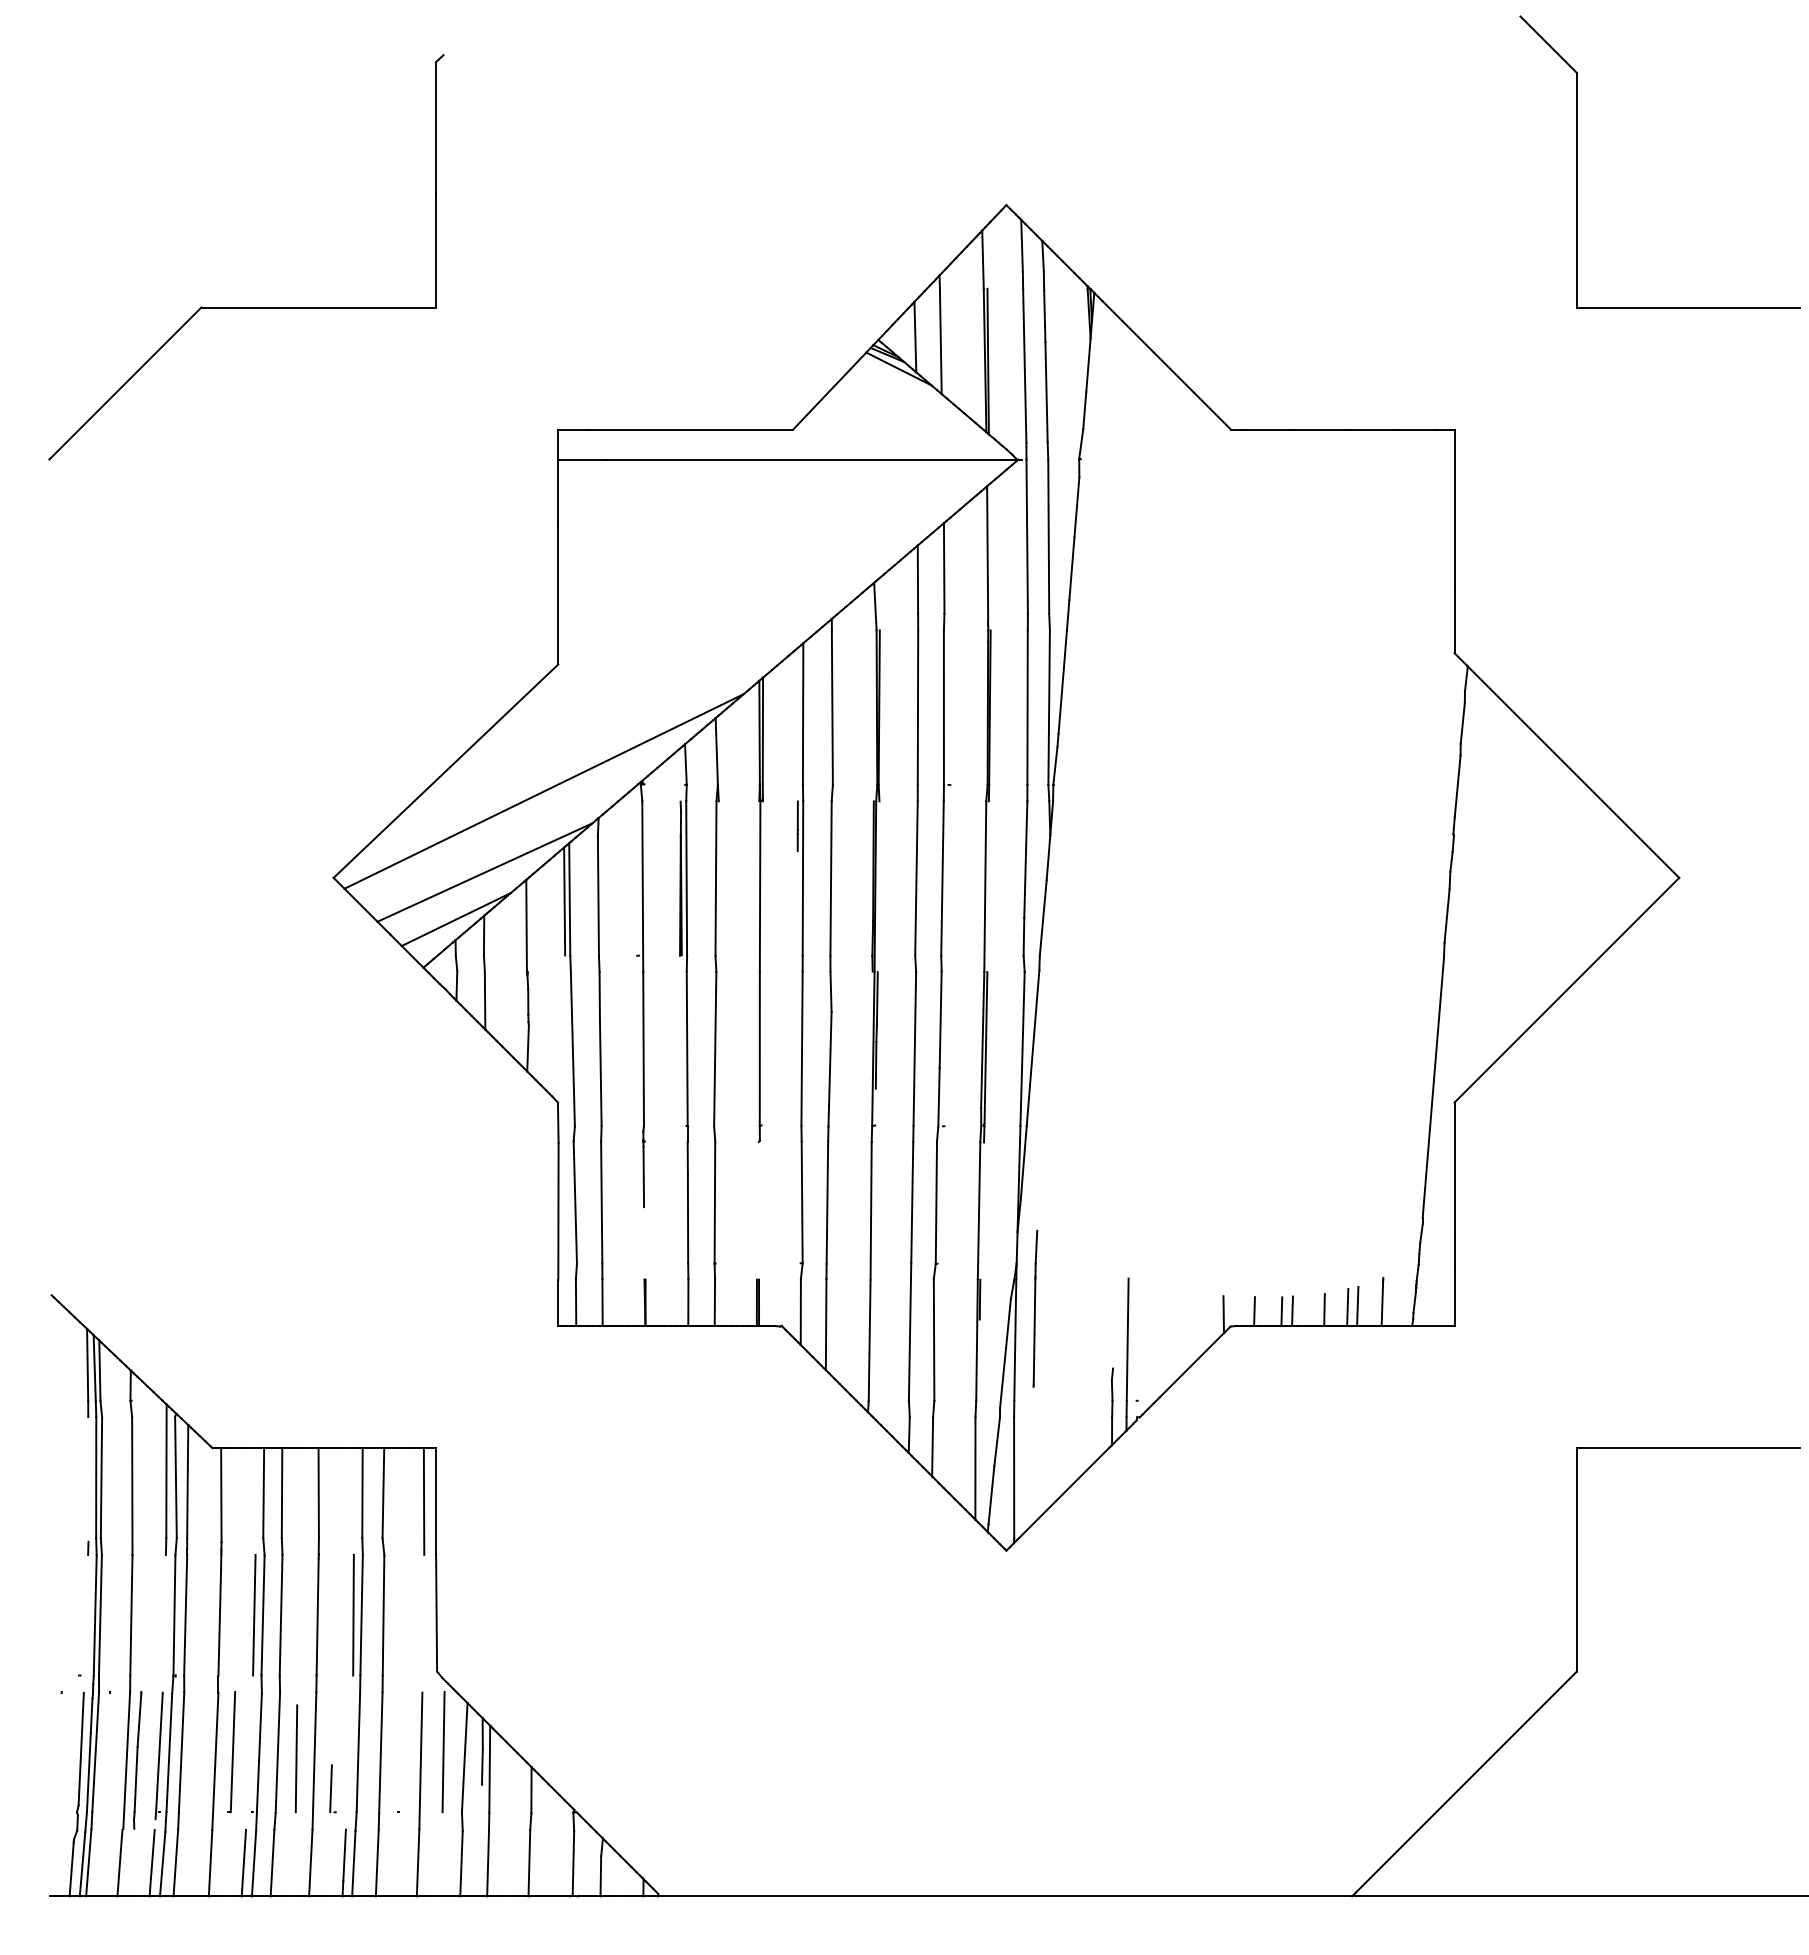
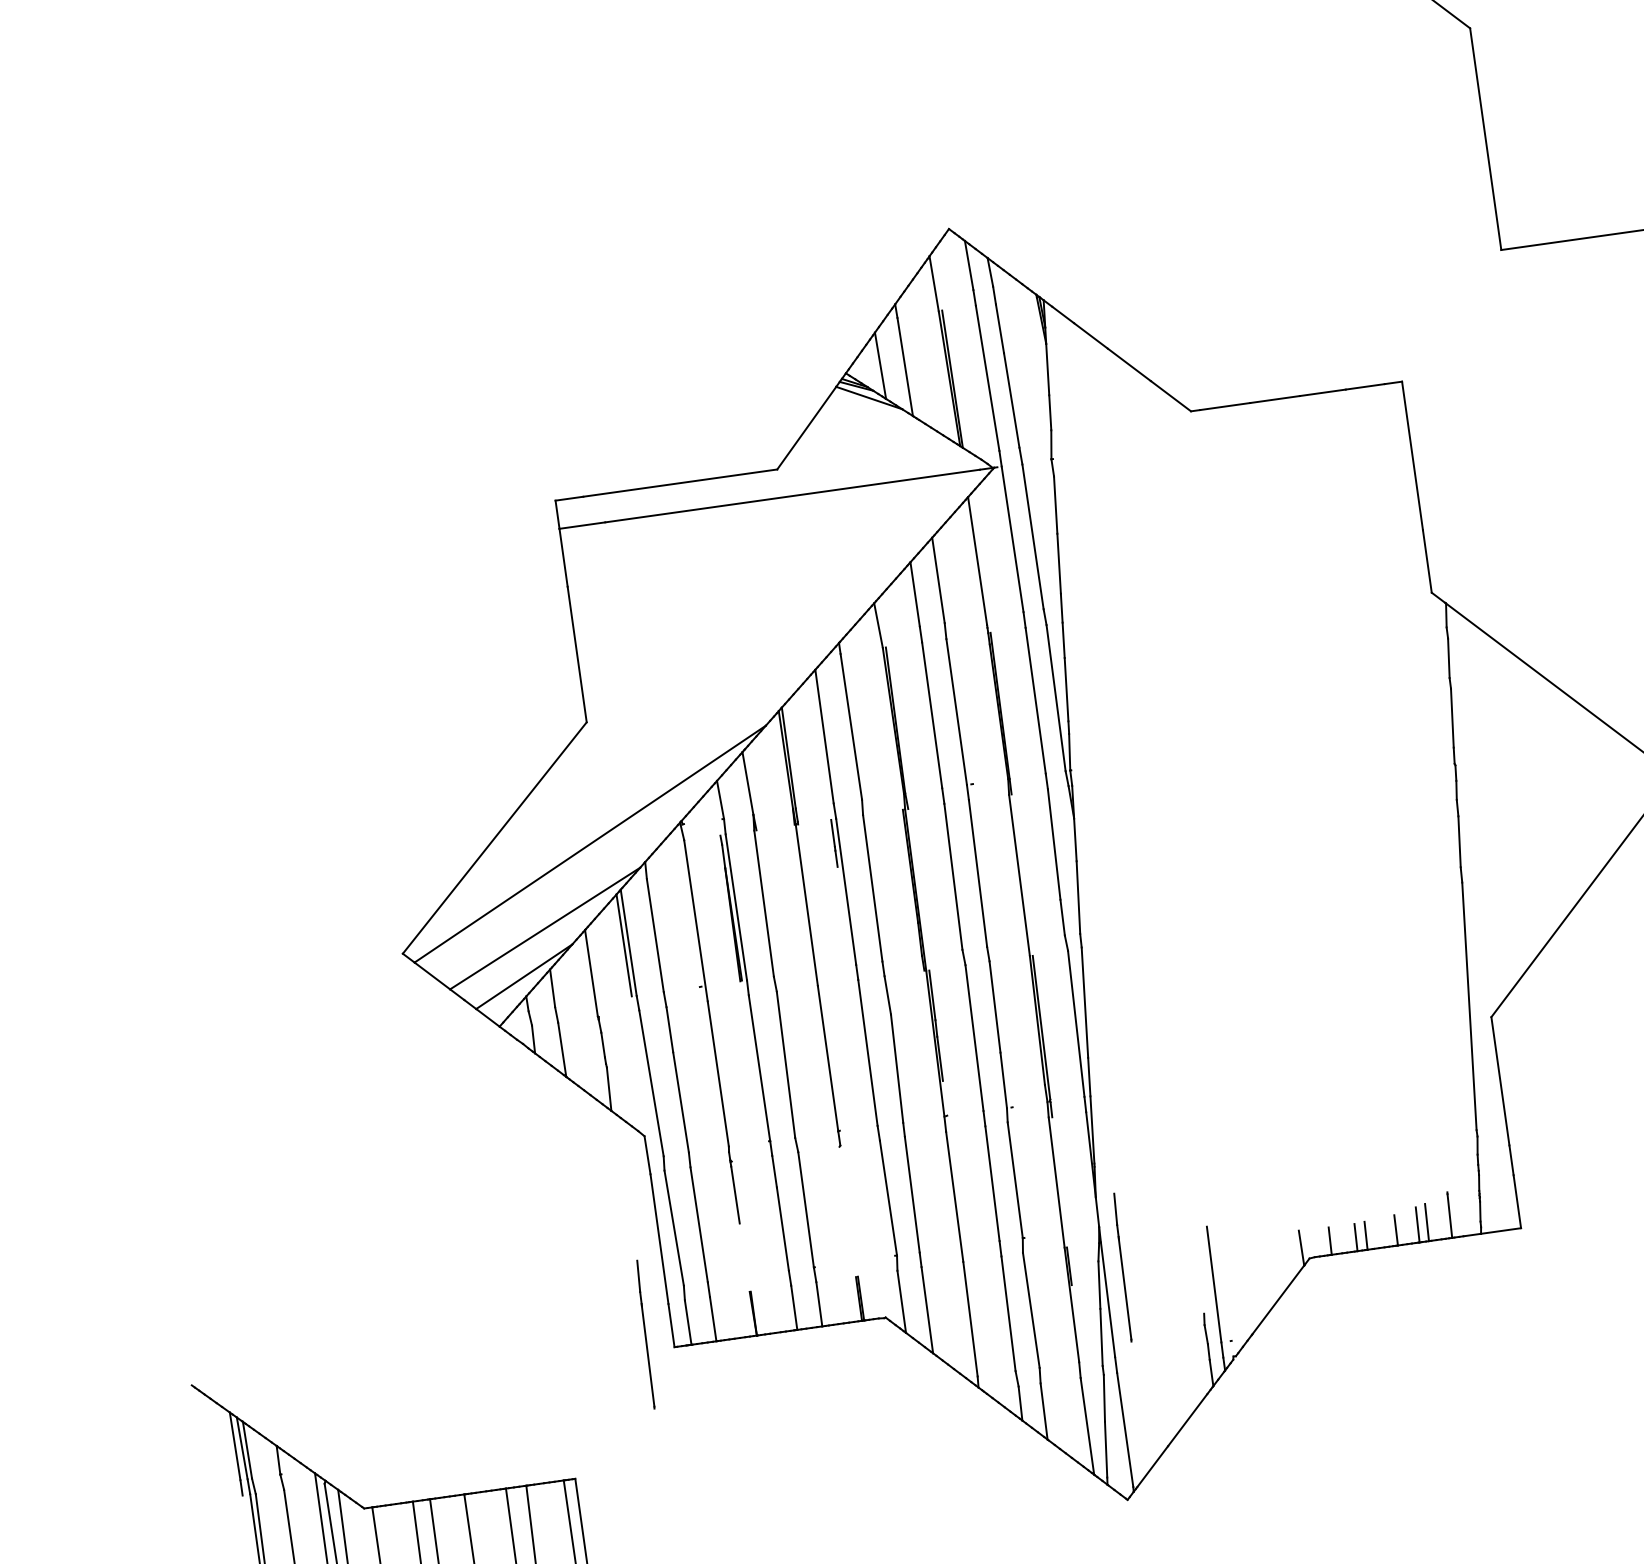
part: (246, 307) -> (244, 426), removed
line: (530, 1308) -> (645, 1334), added

